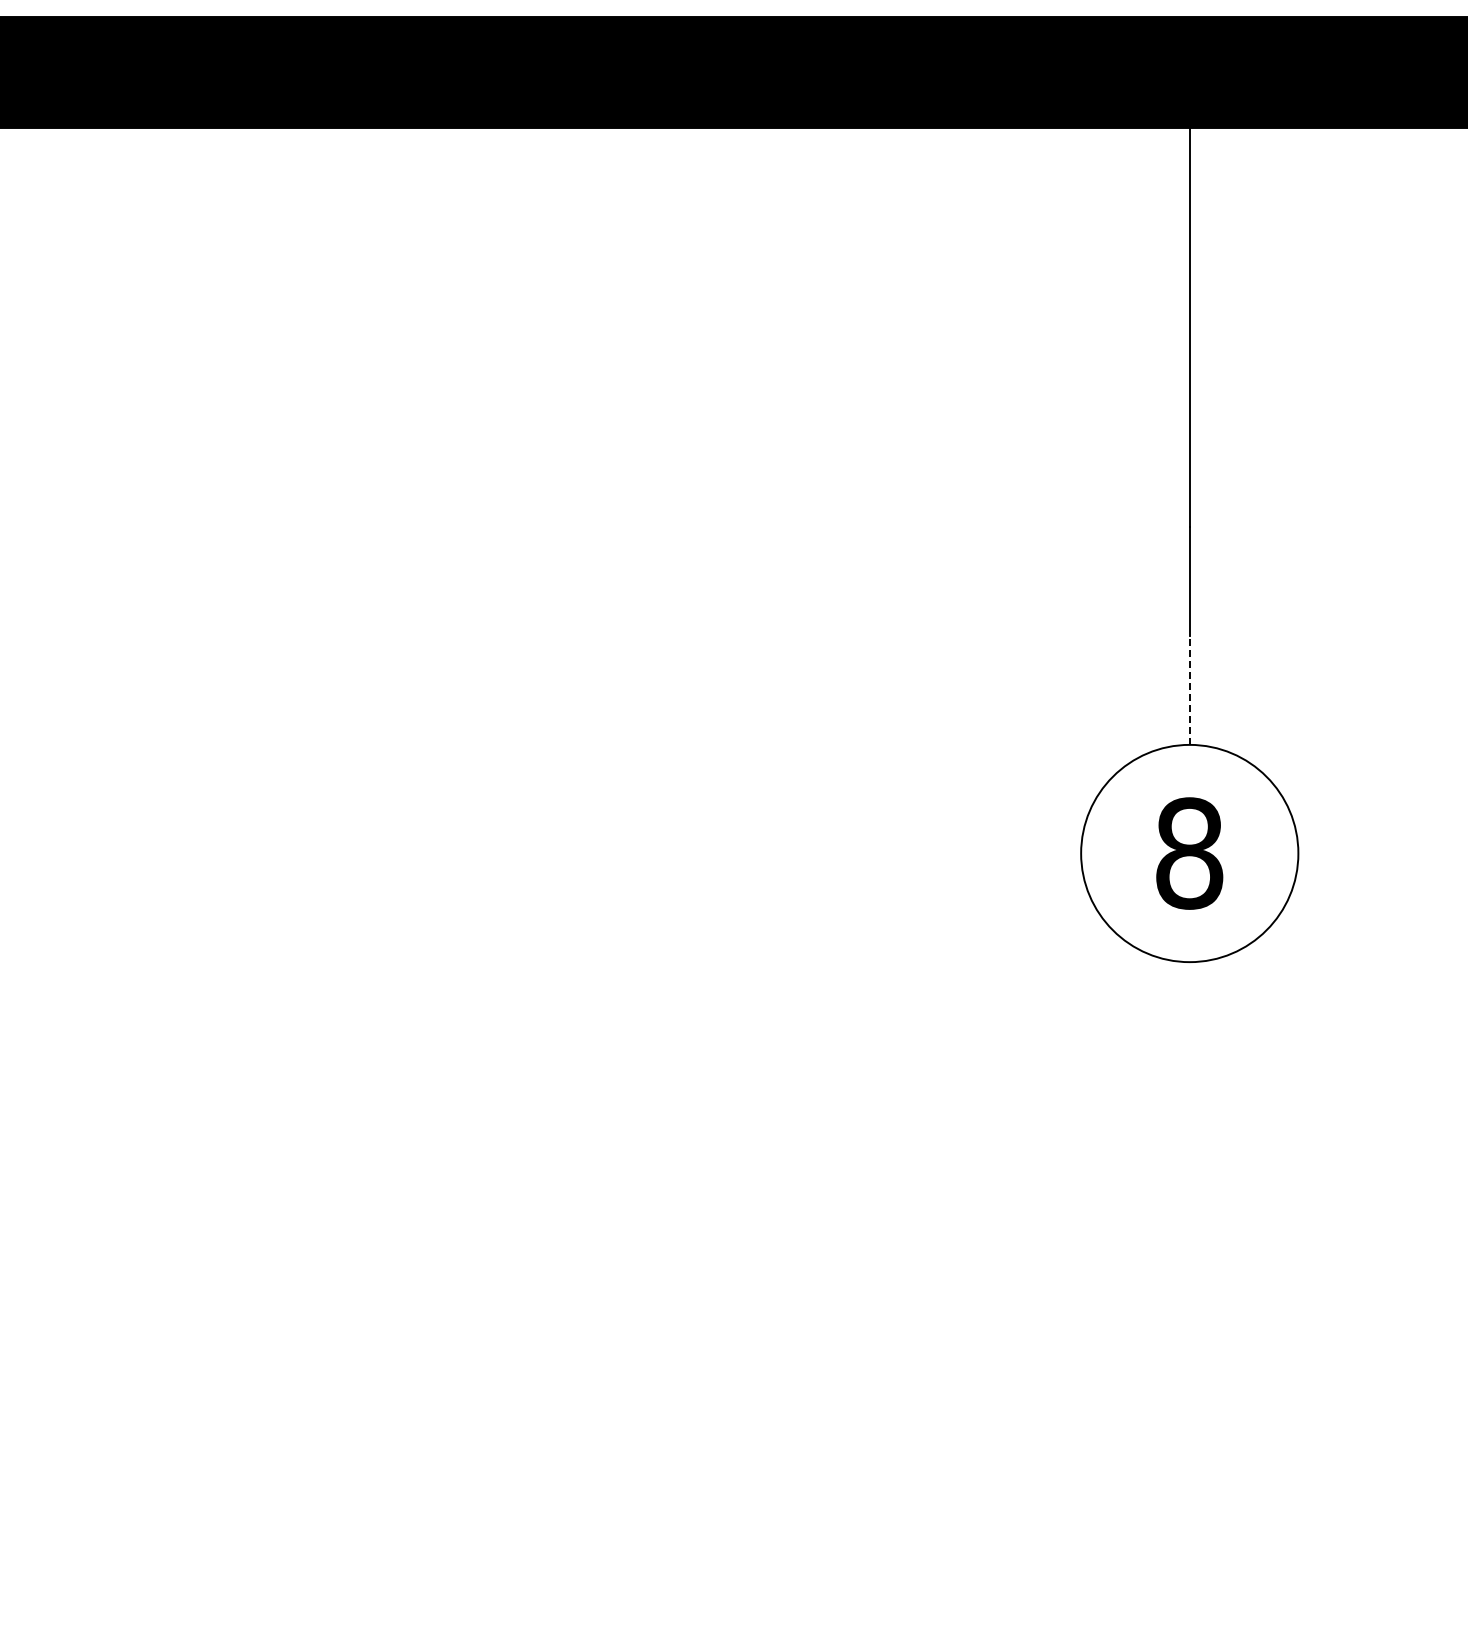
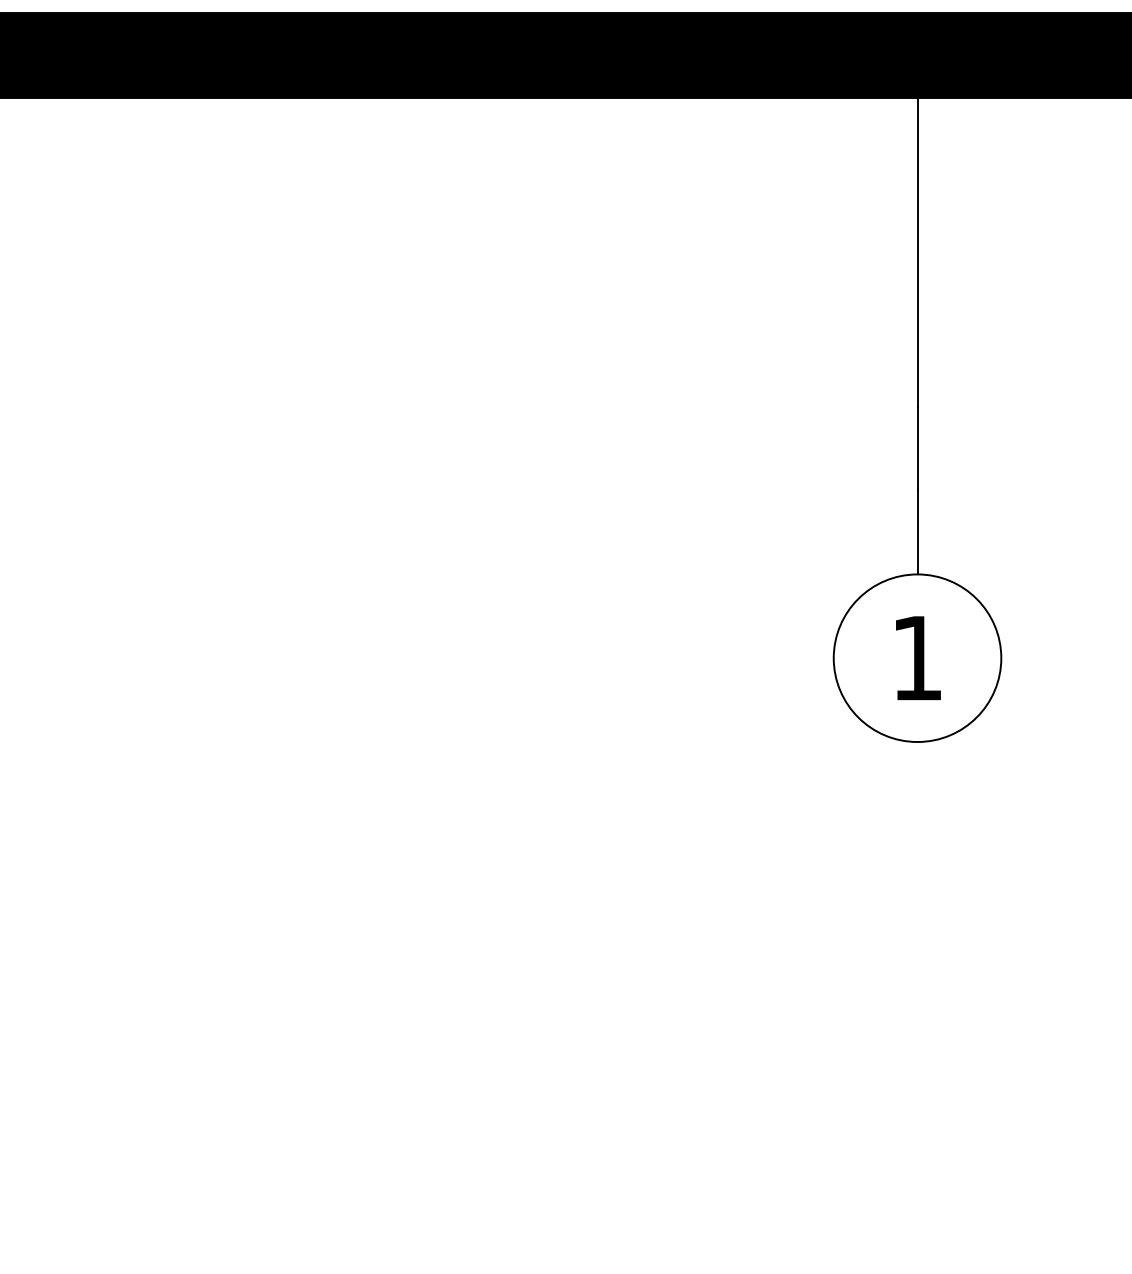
line: (1189, 689) -> (917, 531), dashed -> solid
text: (1189, 853) -> (917, 658), 8 -> 1

